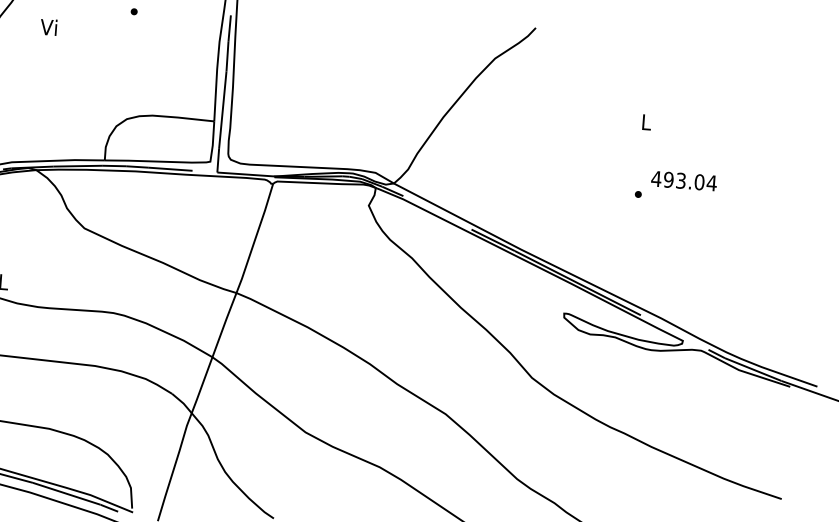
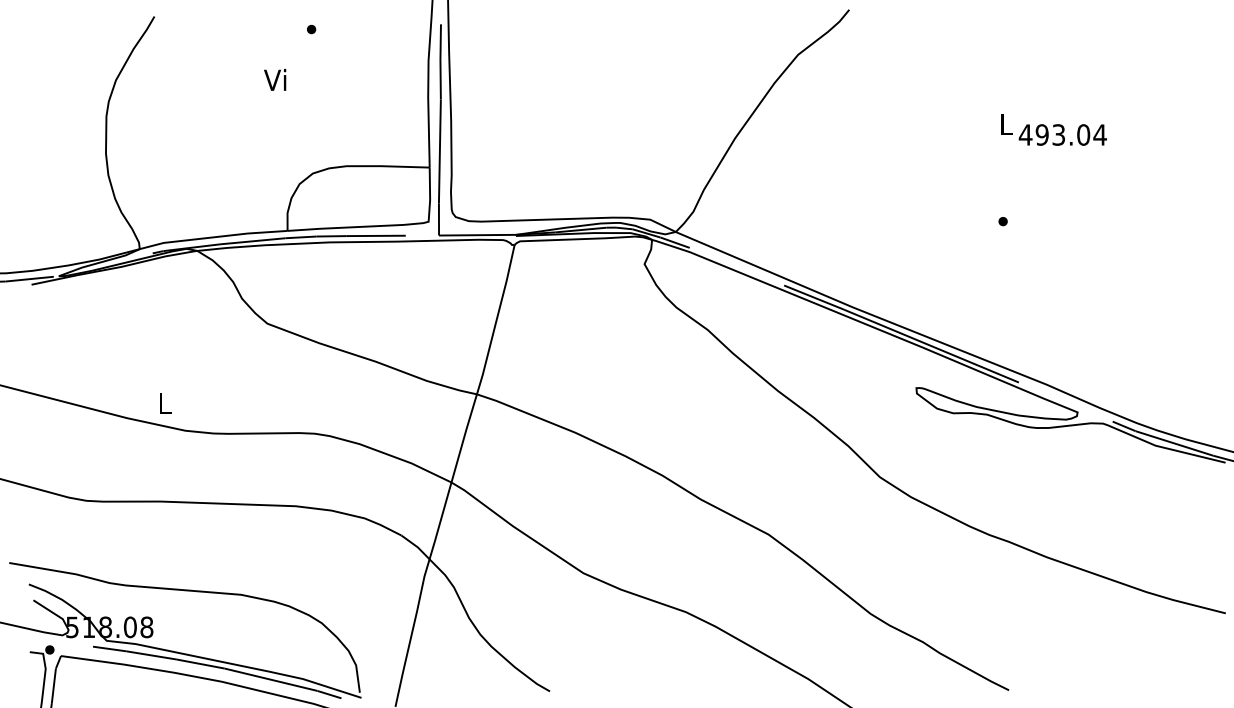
text: (49, 26) -> (275, 79), moved
text: (683, 180) -> (1062, 134), moved

